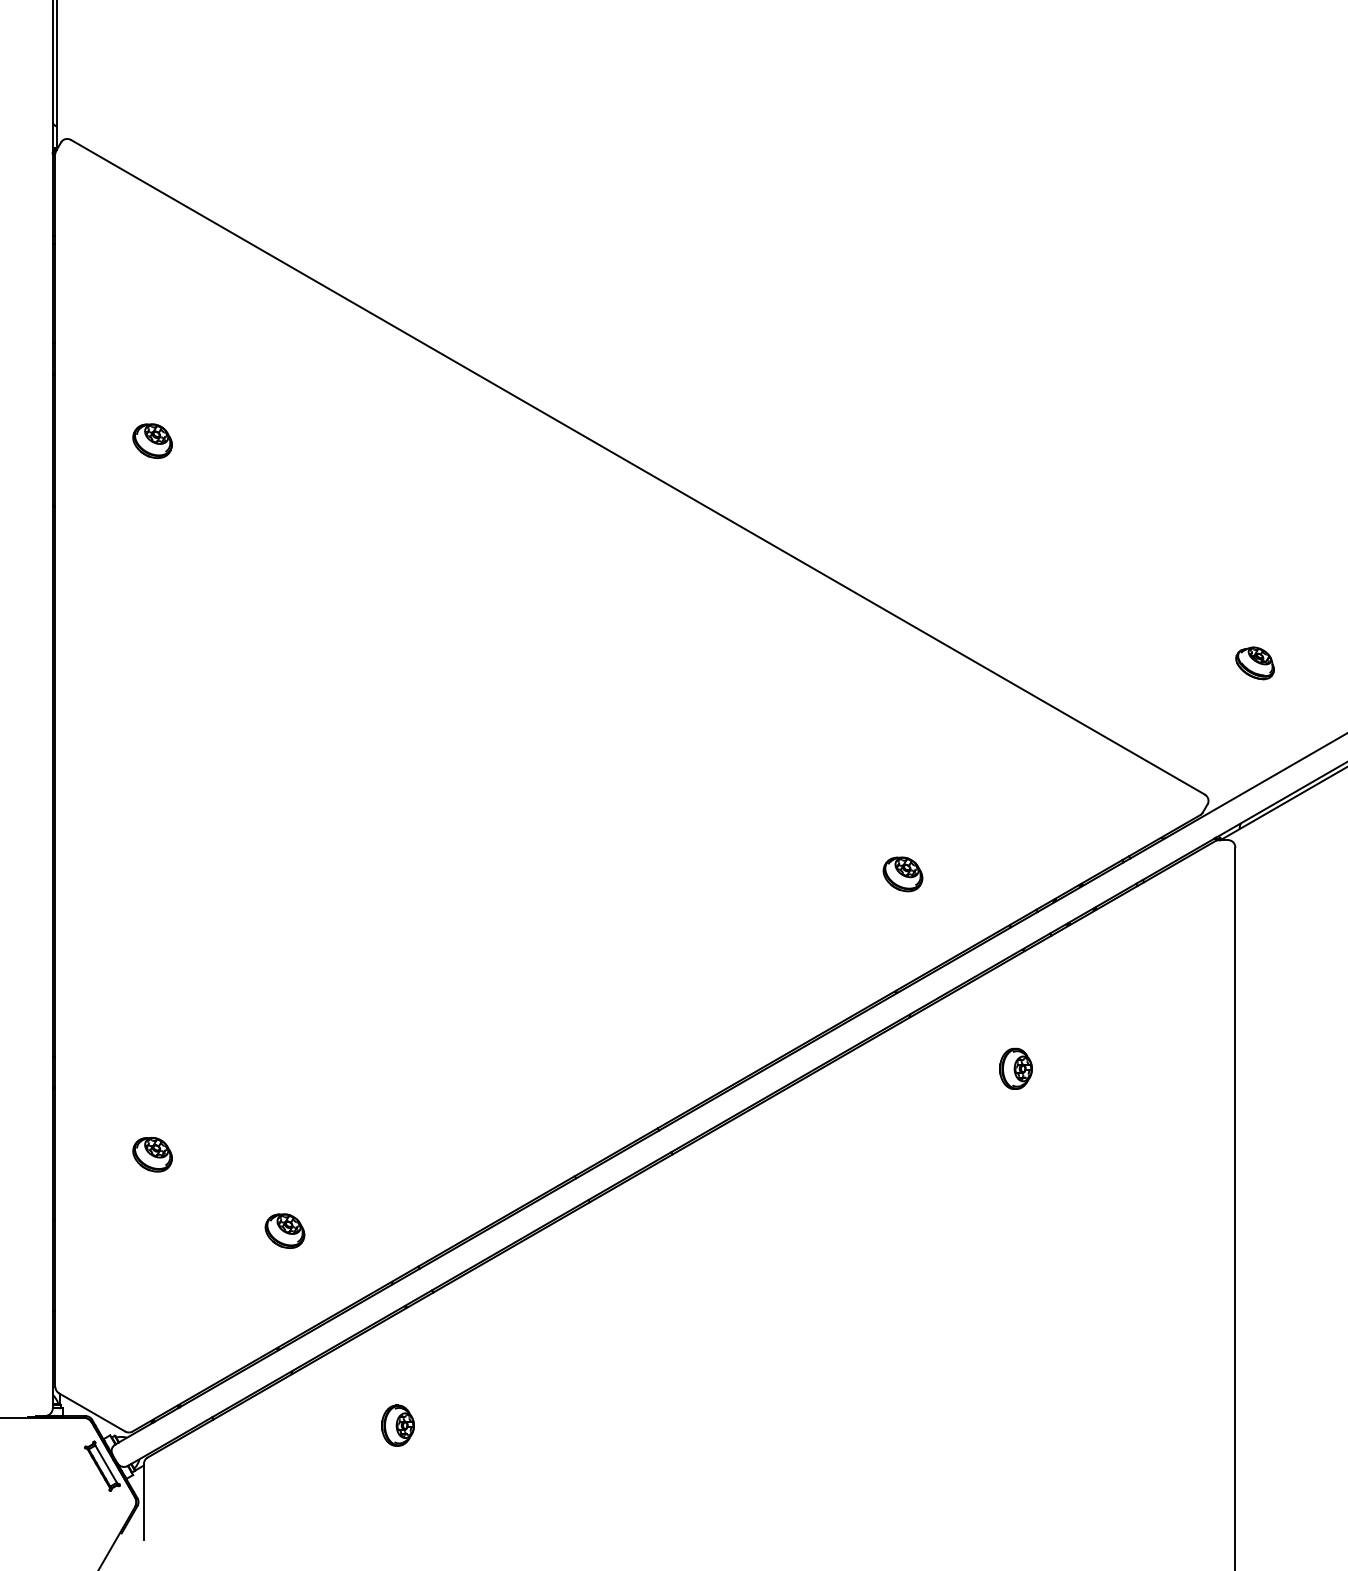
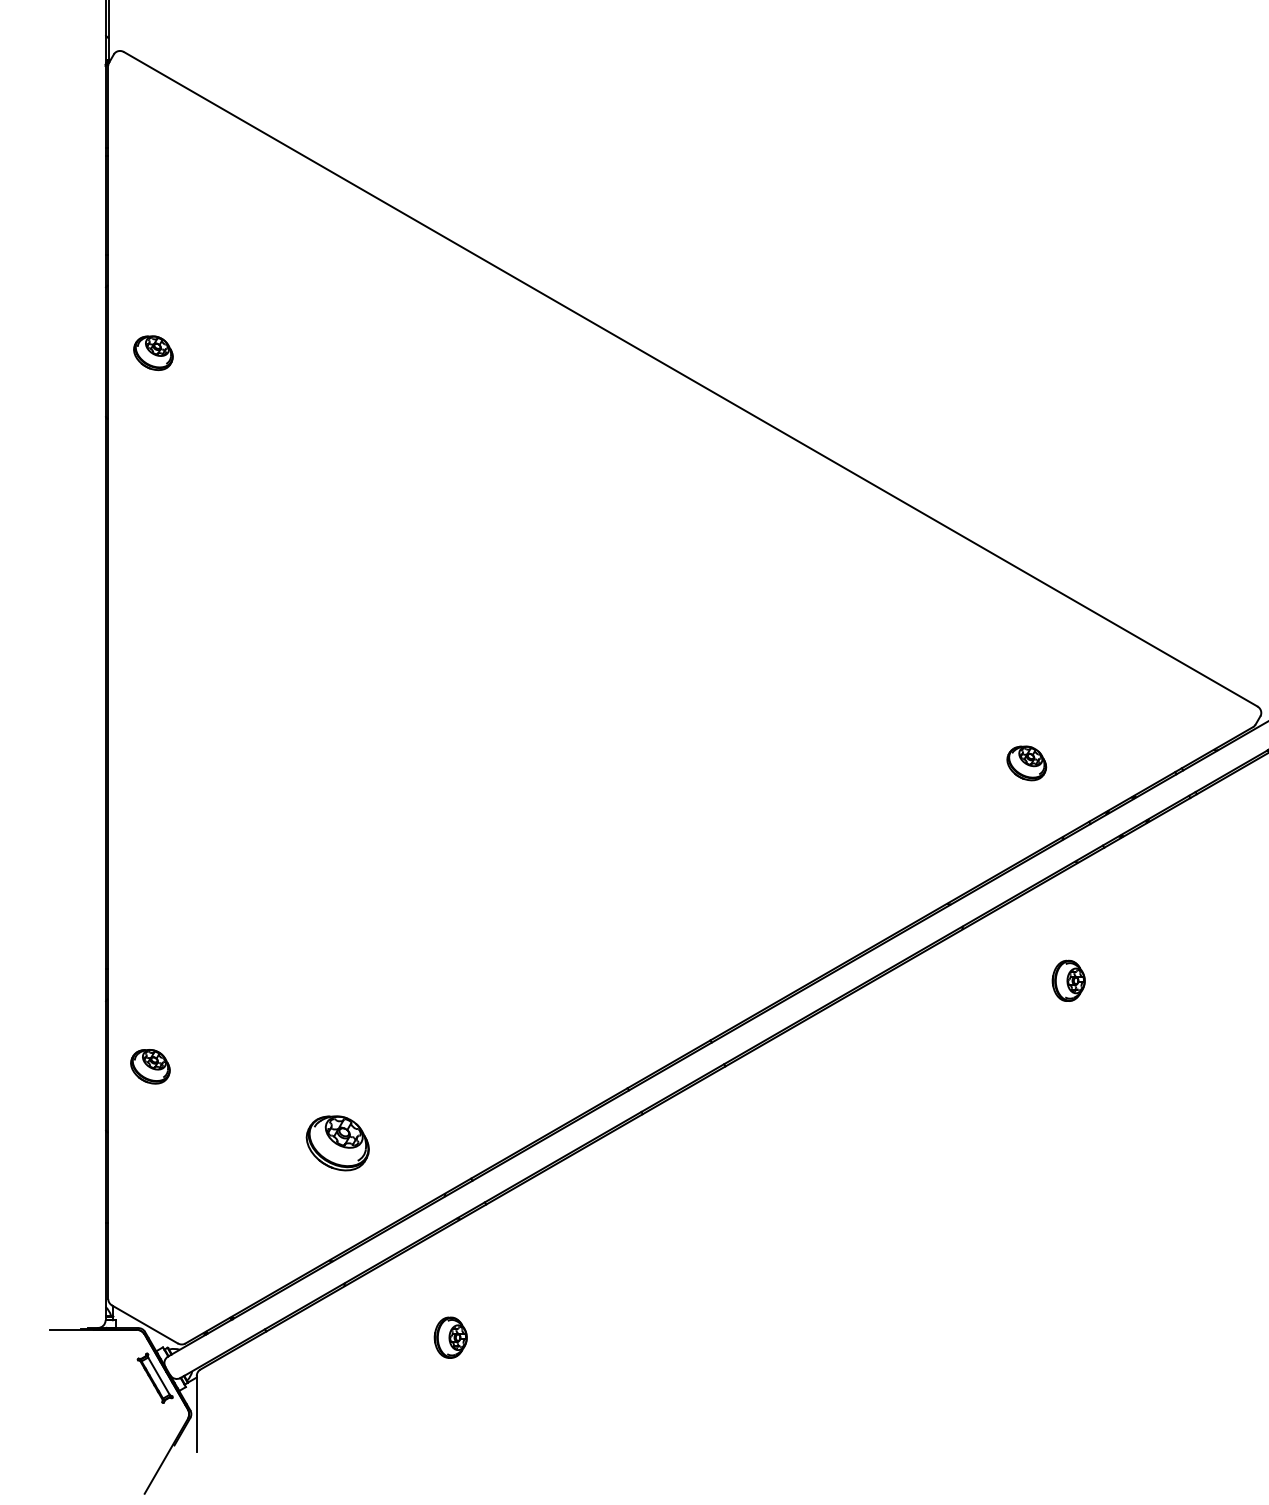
part: (152, 440) -> (153, 352), moved
part: (902, 874) -> (1026, 763), moved
part: (152, 1154) -> (150, 1066), moved
part: (284, 1230) -> (337, 1142), size x1.6

